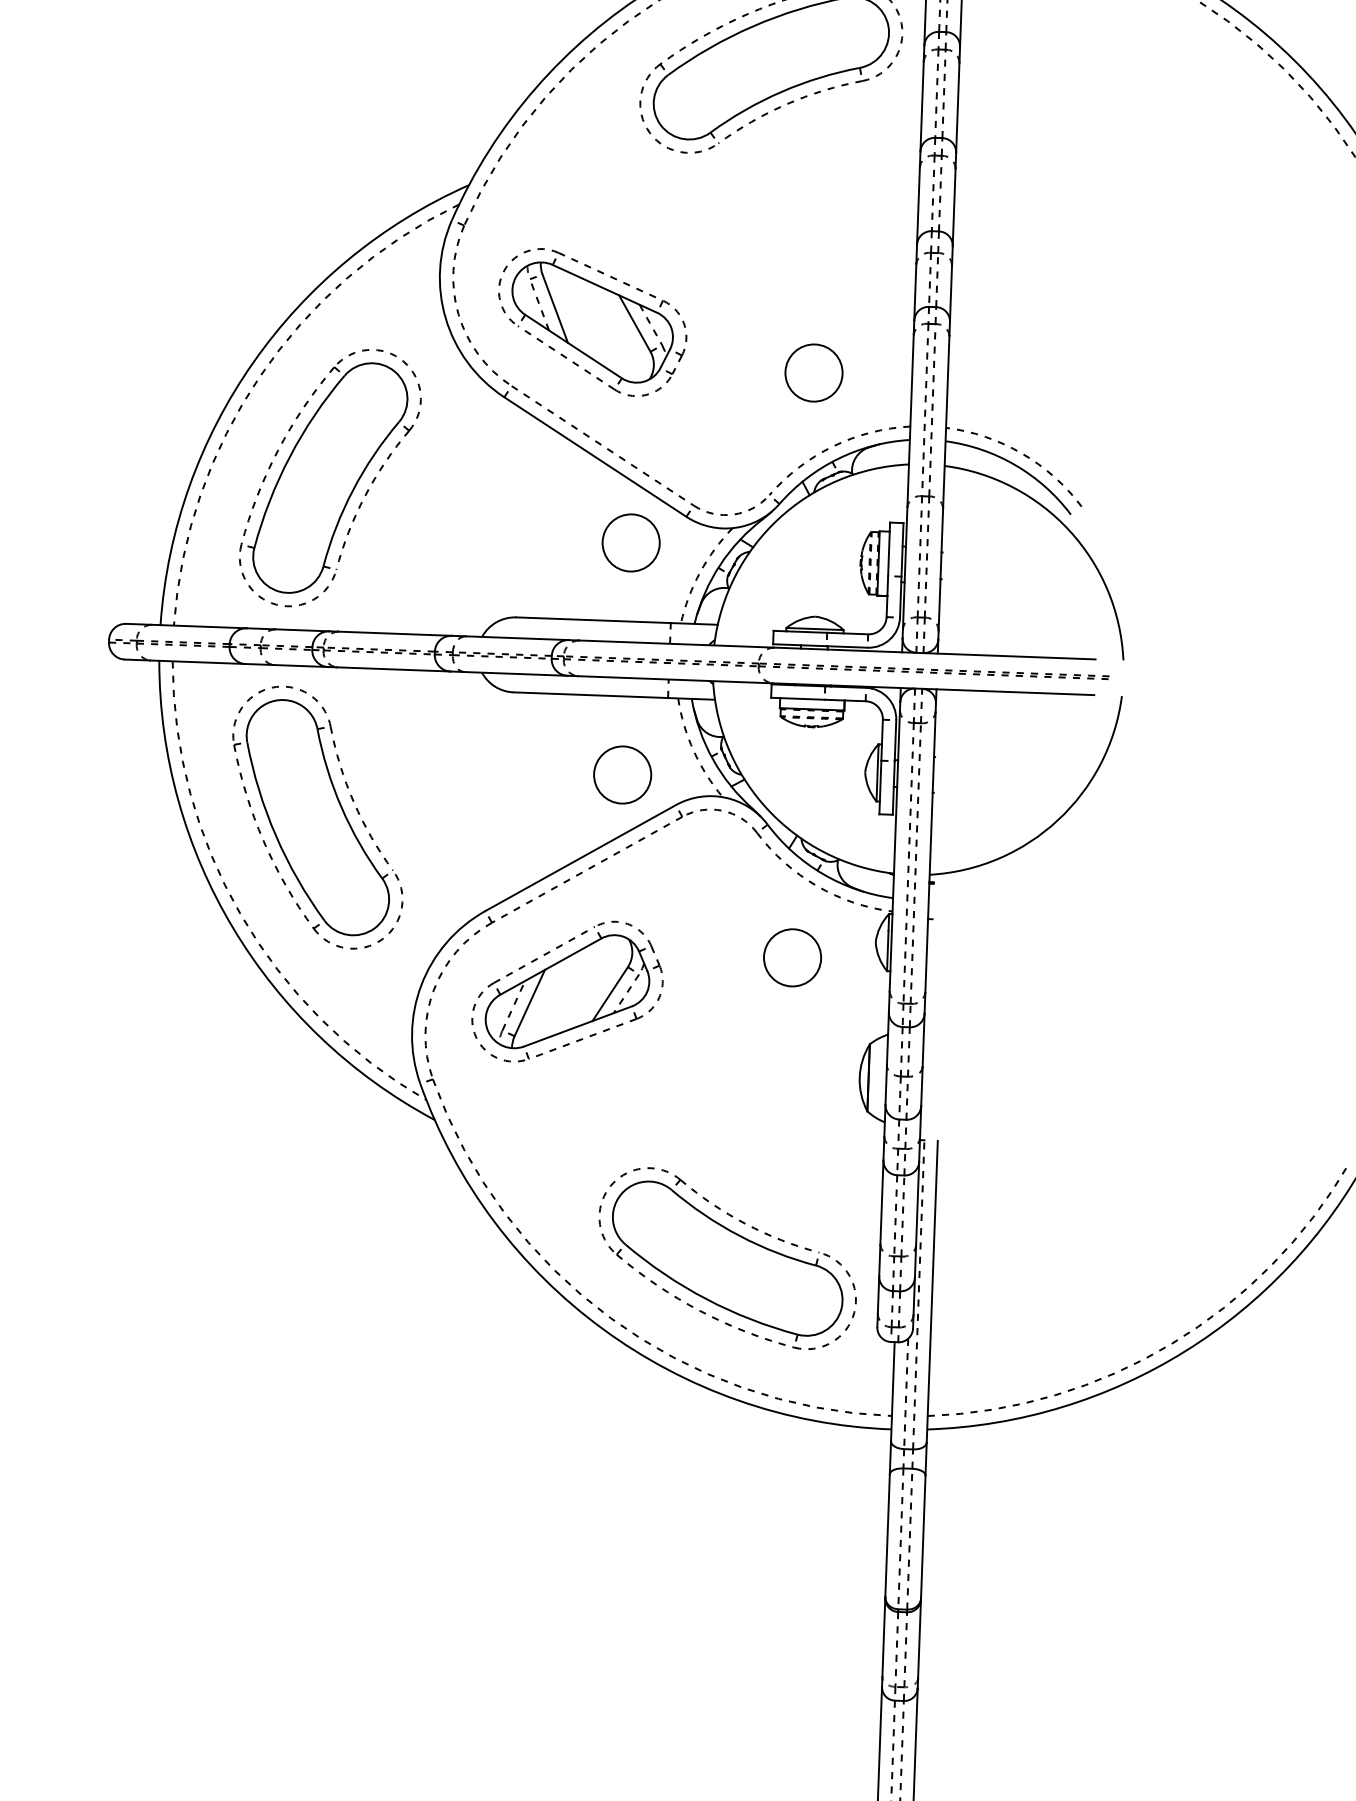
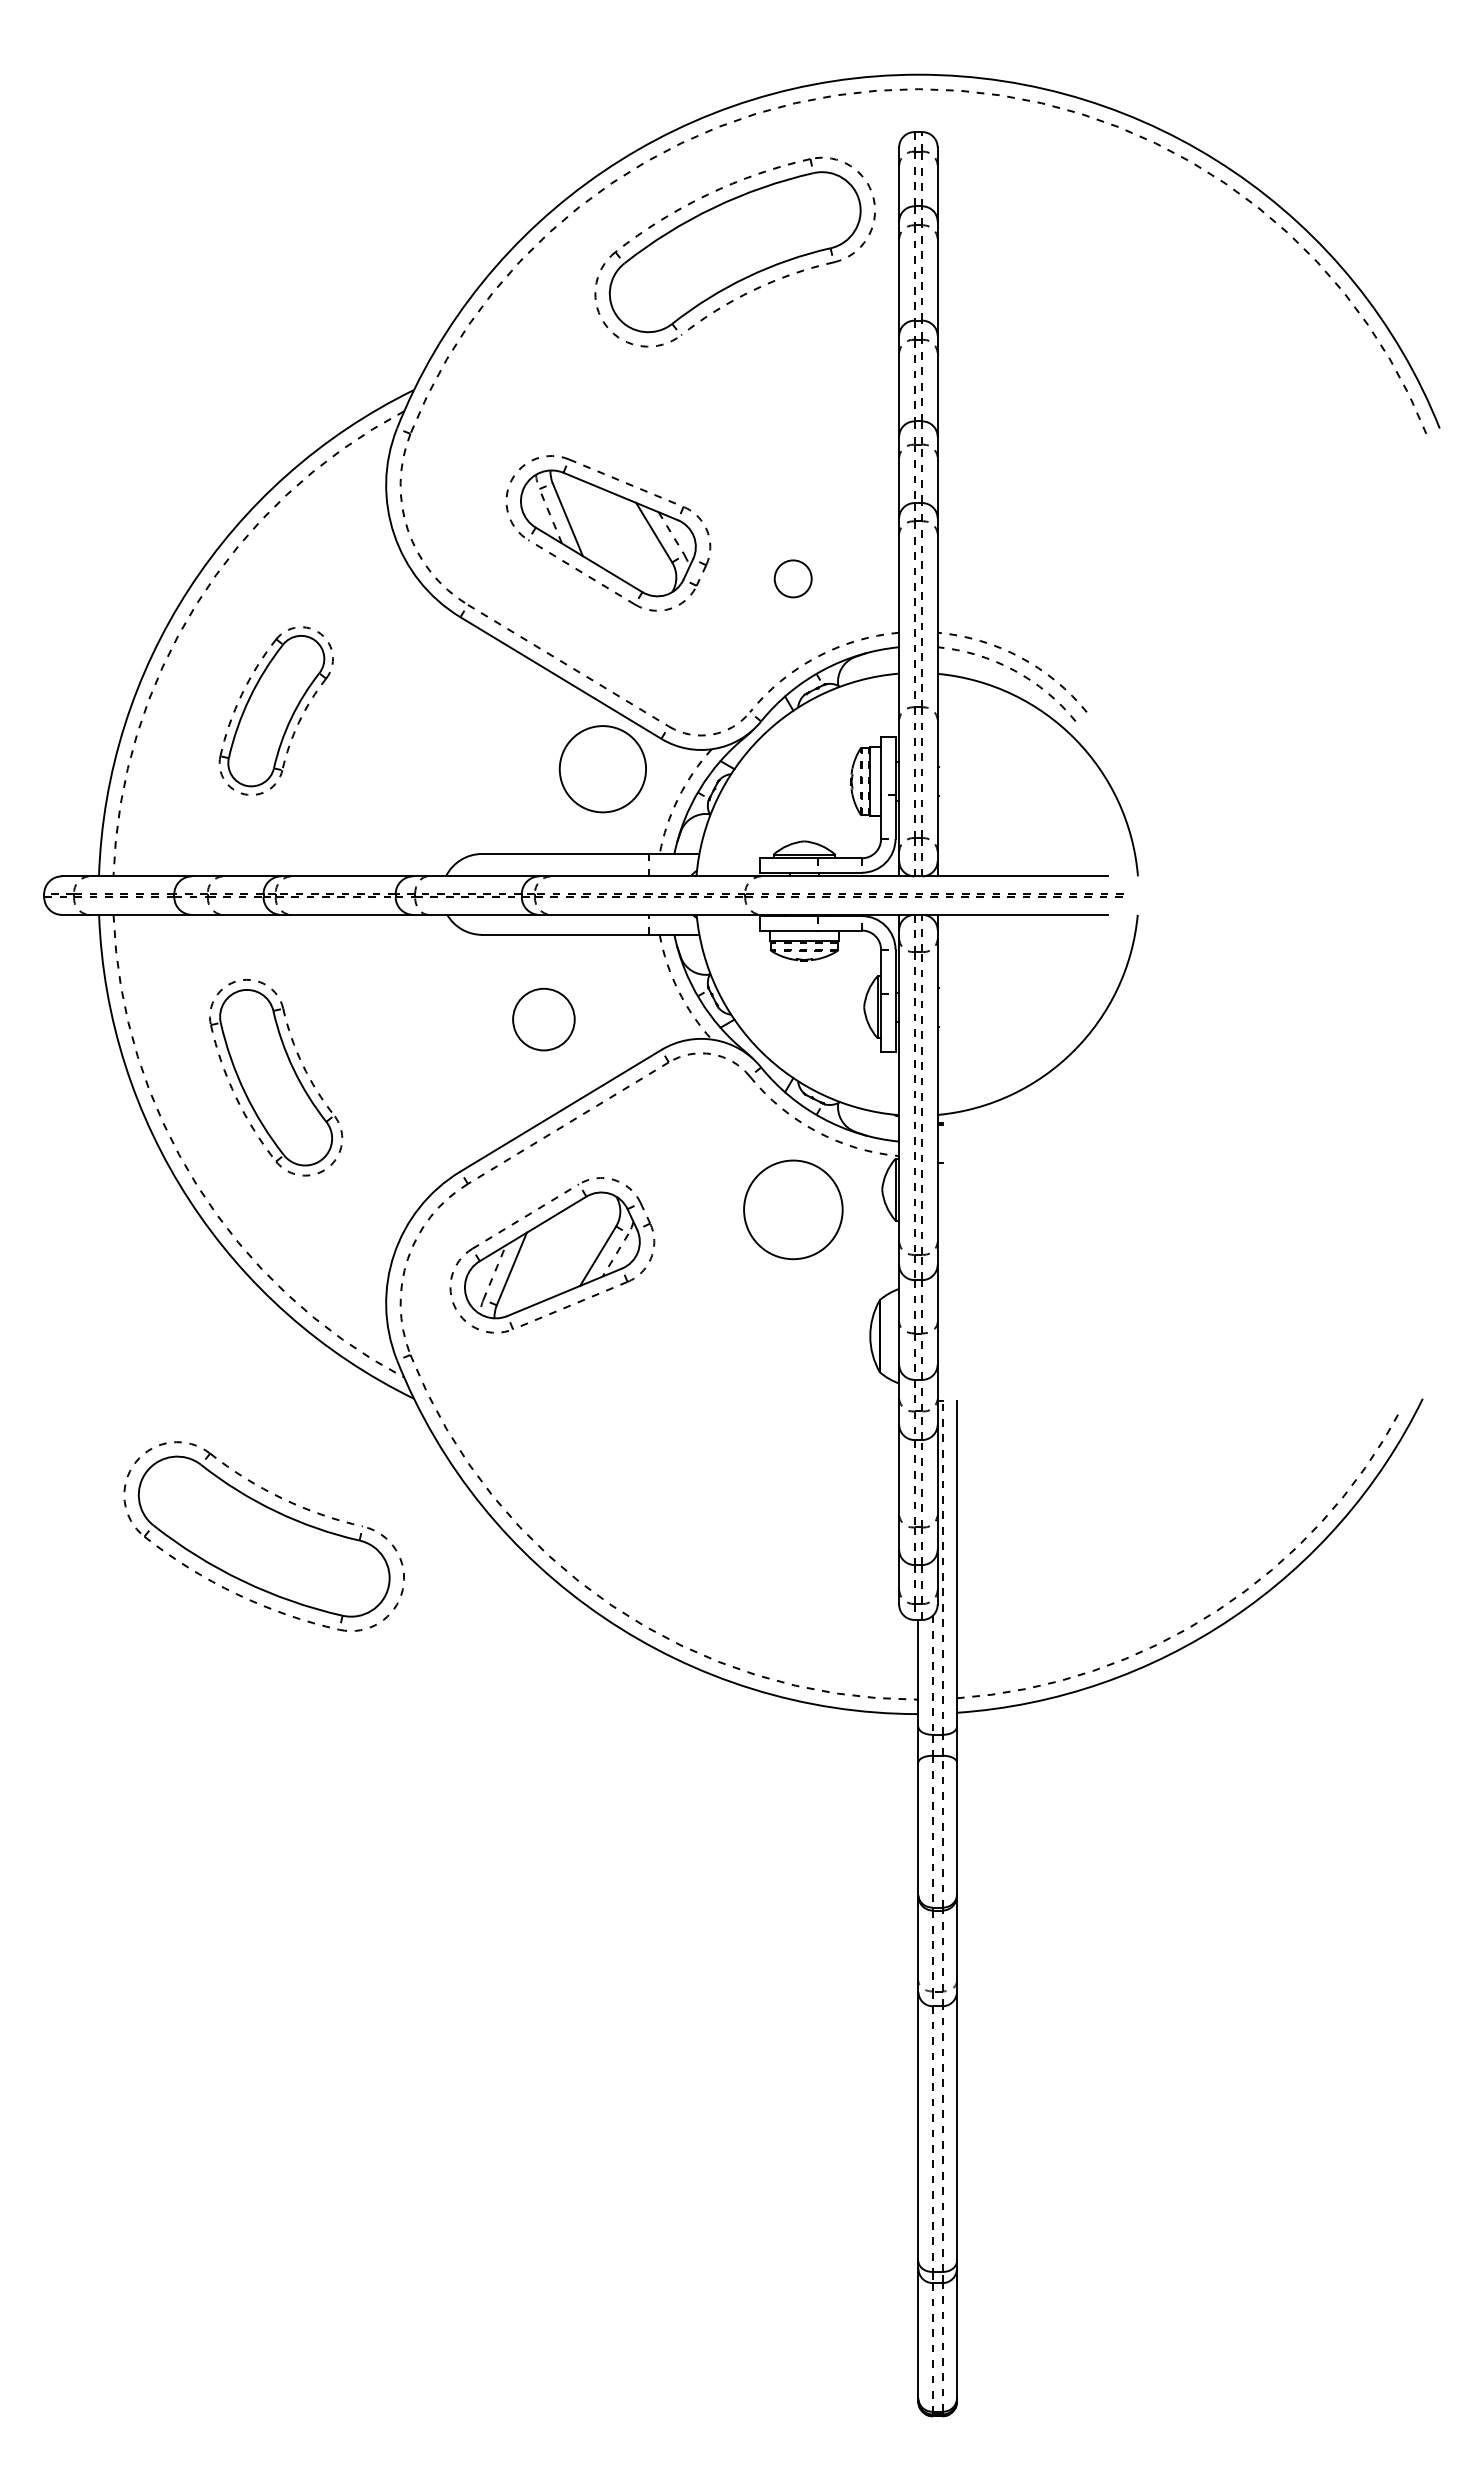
part: (592, 322) -> (608, 533), moved
circle: (814, 372) -> (793, 578), size x0.6
arc: (1015, 465) -> (1014, 670), solid -> dashed
part: (330, 477) -> (276, 710), size x0.6
circle: (630, 543) -> (602, 769), size x1.4
circle: (622, 774) -> (543, 1019), moved
part: (317, 817) -> (275, 1077), size x0.7
circle: (791, 957) -> (792, 1209), size x1.6
part: (727, 1258) -> (263, 1536), moved

